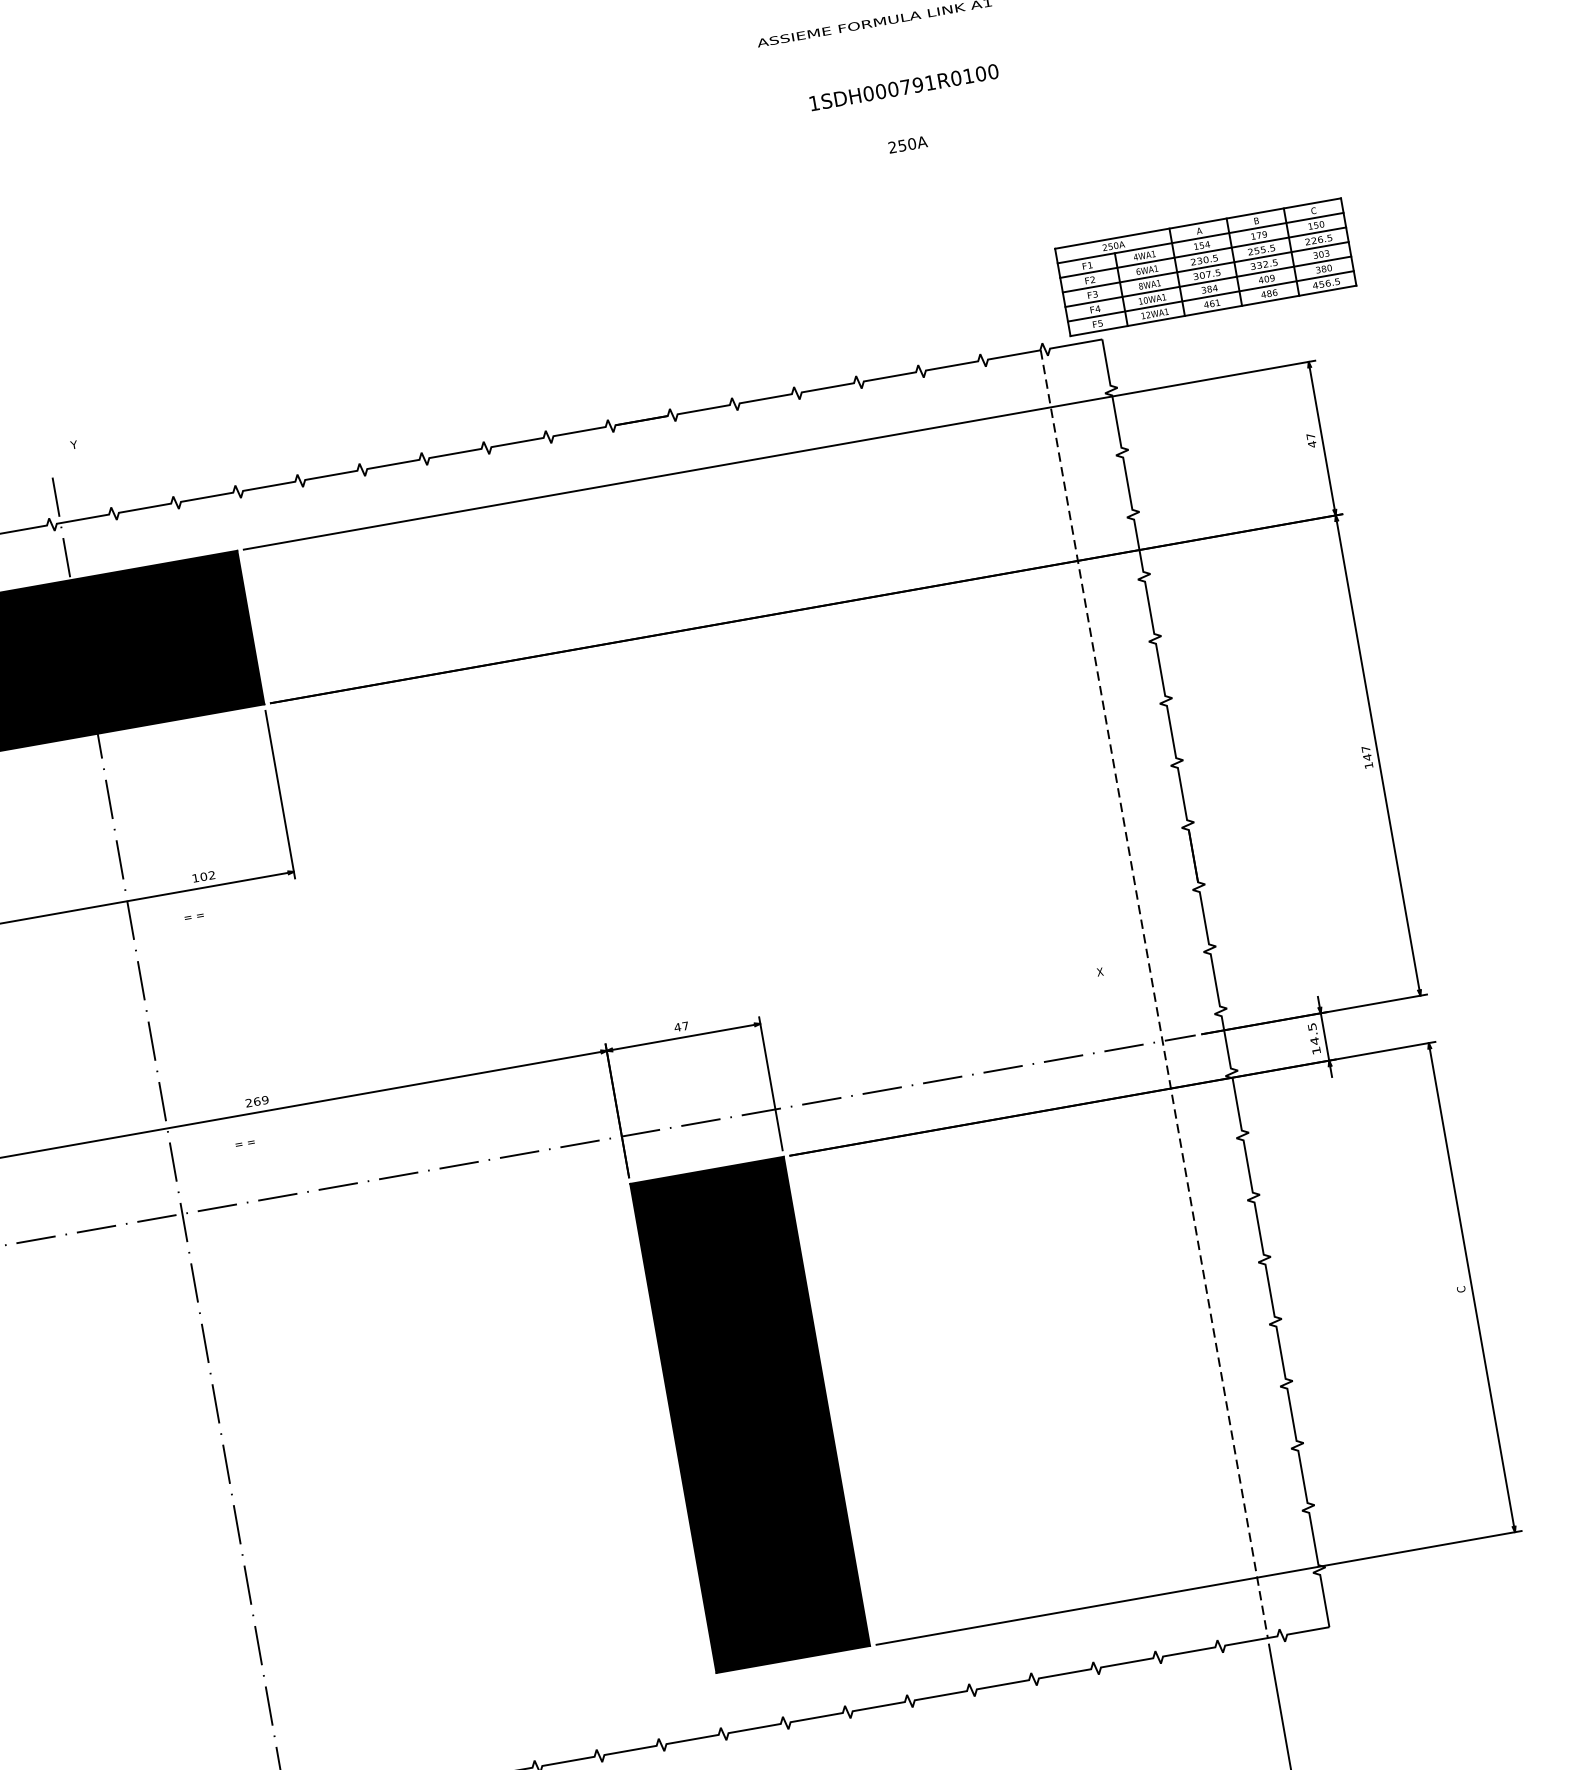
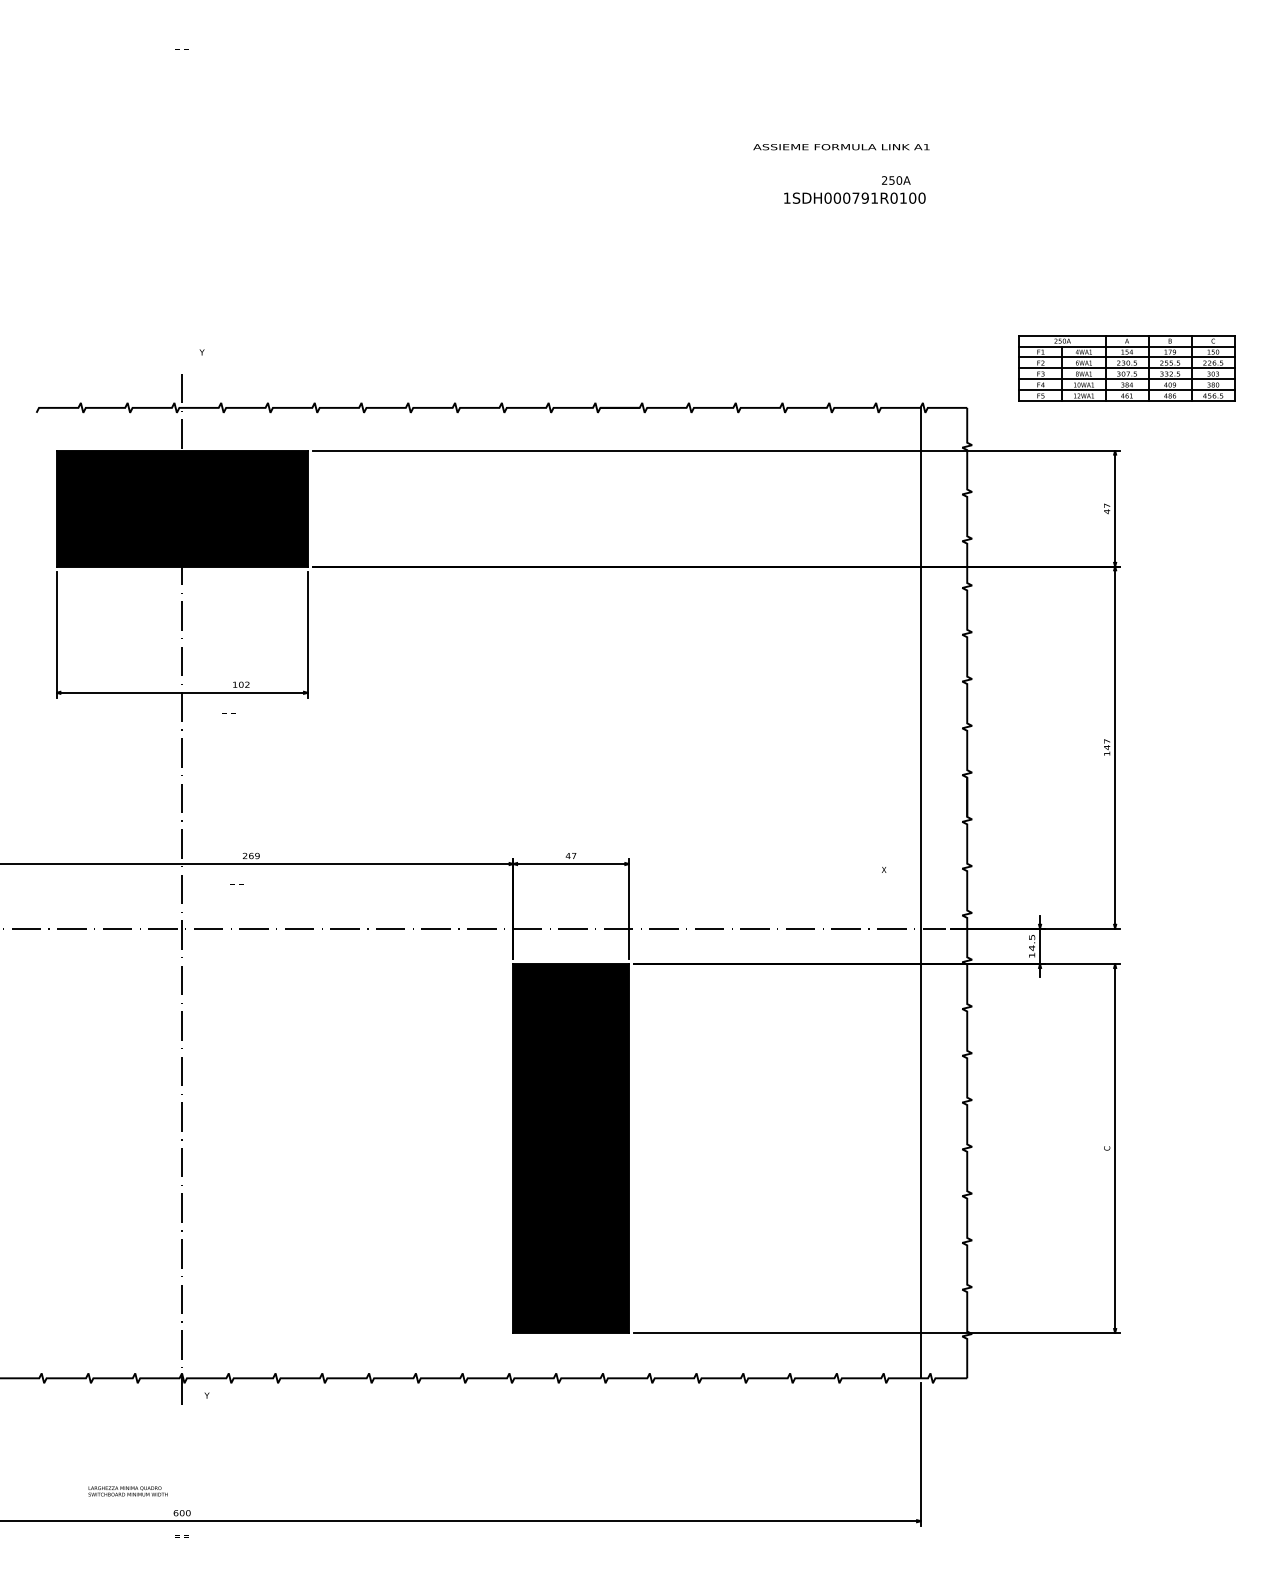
text: (908, 144) -> (896, 180), moved
part: (1204, 267) -> (1126, 368), moved
line: (1153, 994) -> (920, 893), dashed -> solid

